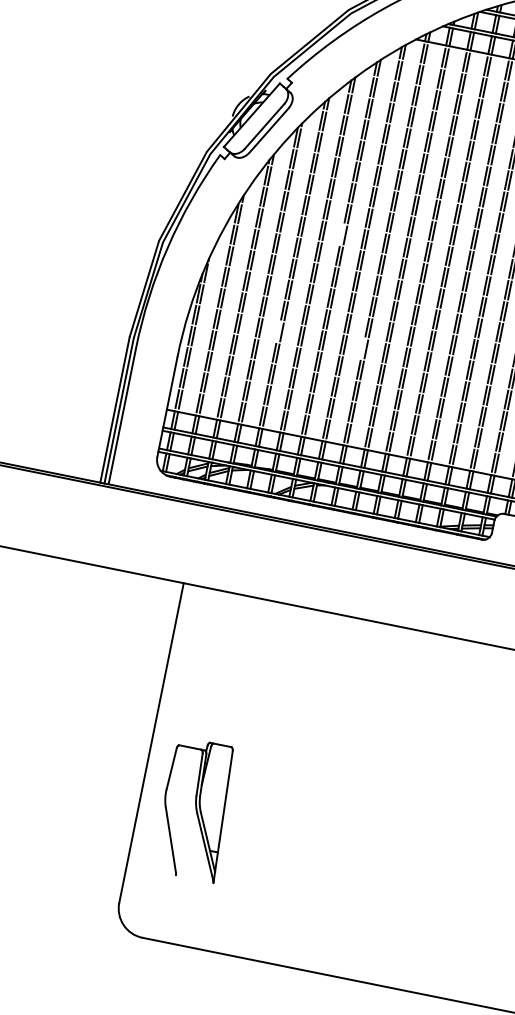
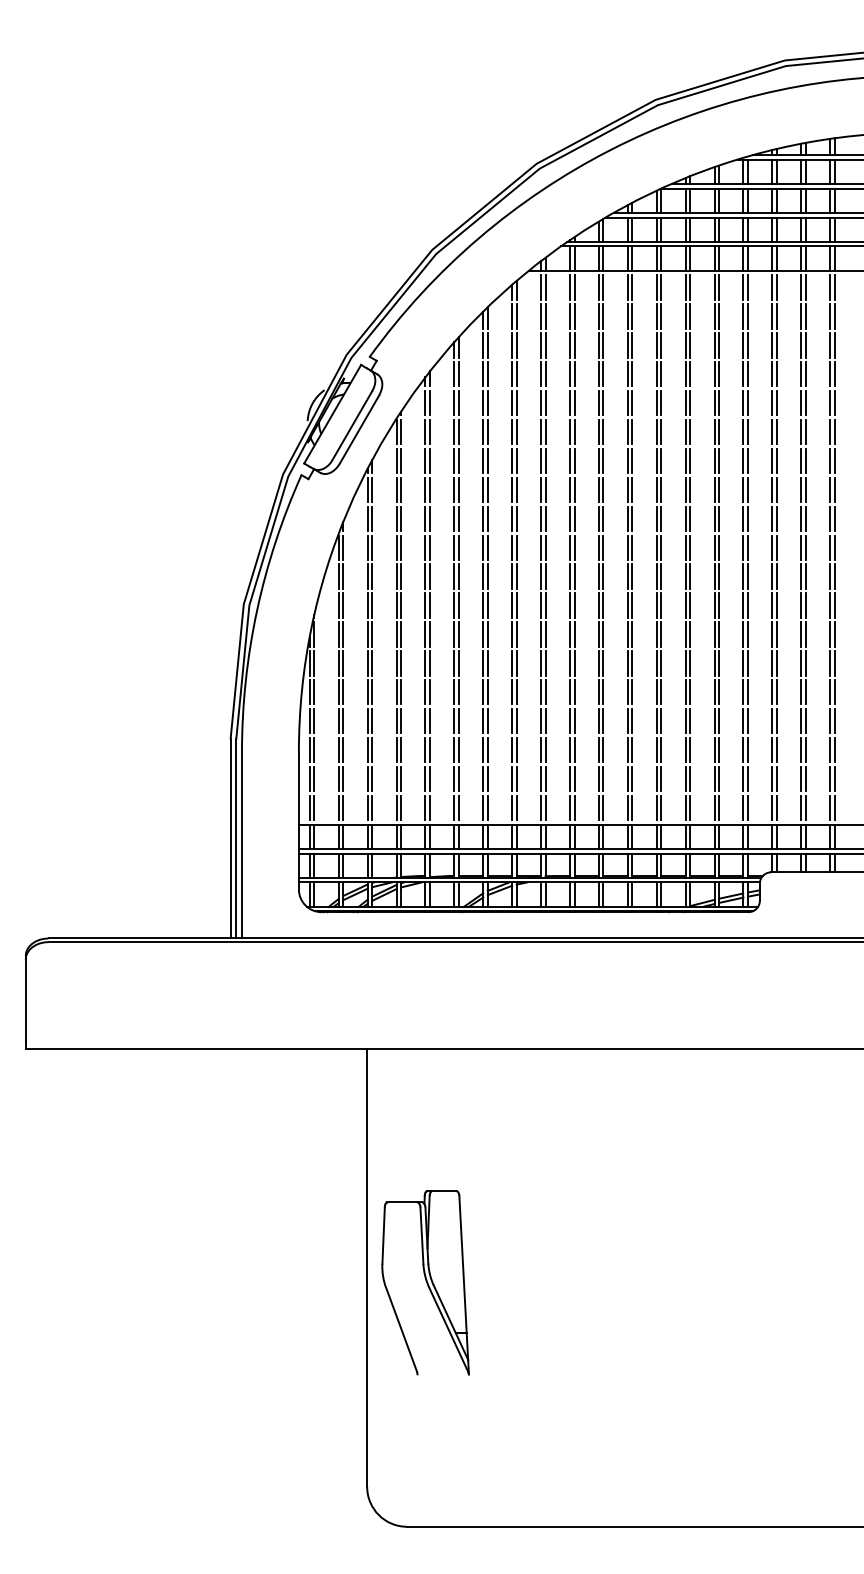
line: (342, 234) -> (483, 547), added
line: (278, 331) -> (425, 692), added
line: (363, 348) -> (541, 692), added
part: (195, 809) -> (425, 1282), moved

